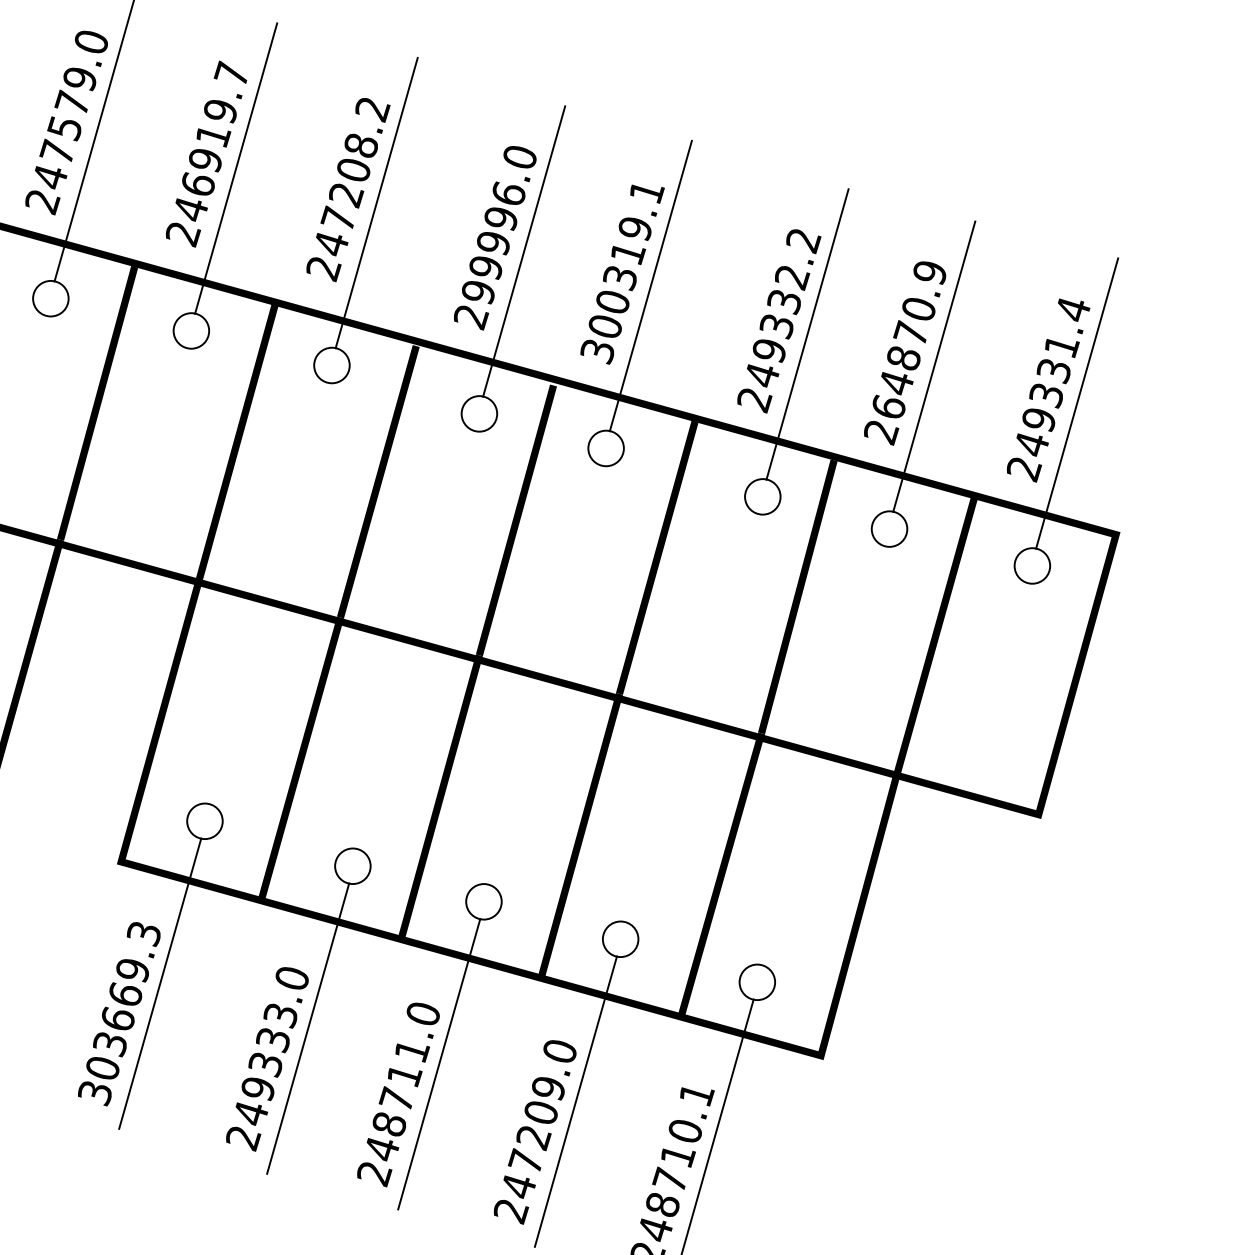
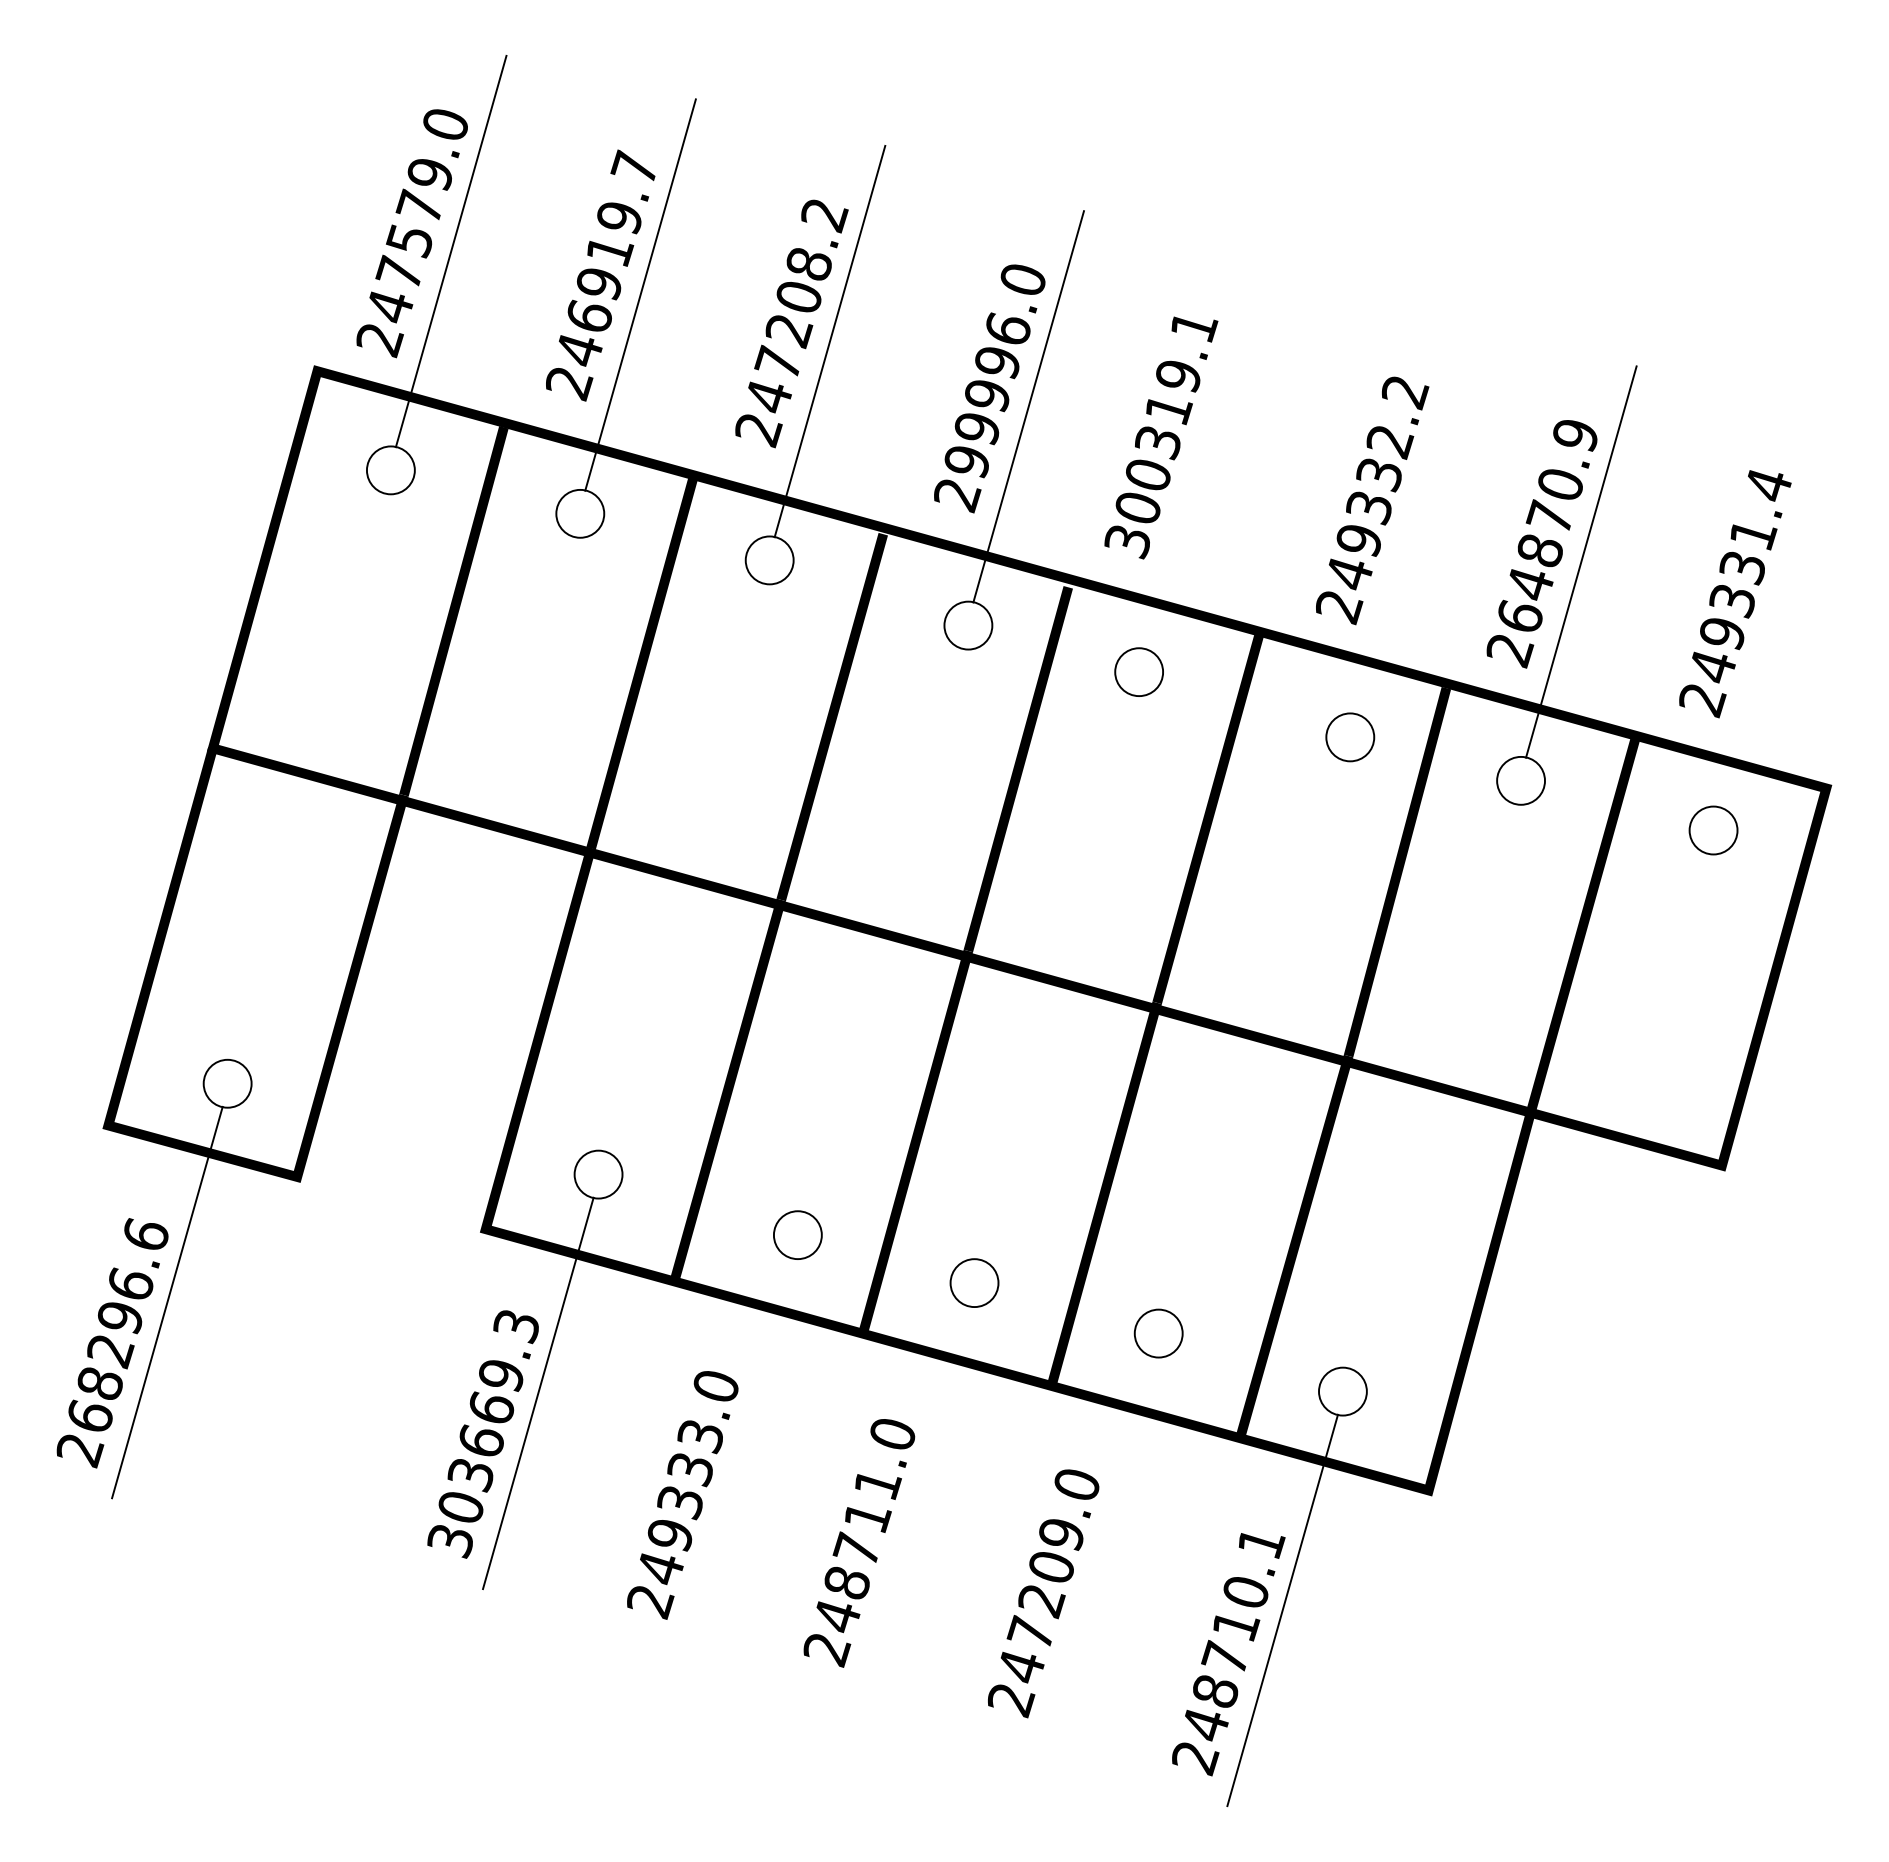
line: (650, 286) -> (1199, 453), removed
line: (807, 334) -> (1410, 518), removed
line: (1076, 403) -> (1773, 611), removed
line: (308, 1028) -> (737, 1453), removed
line: (438, 1063) -> (913, 1501), removed
line: (575, 1101) -> (1098, 1552), removed

